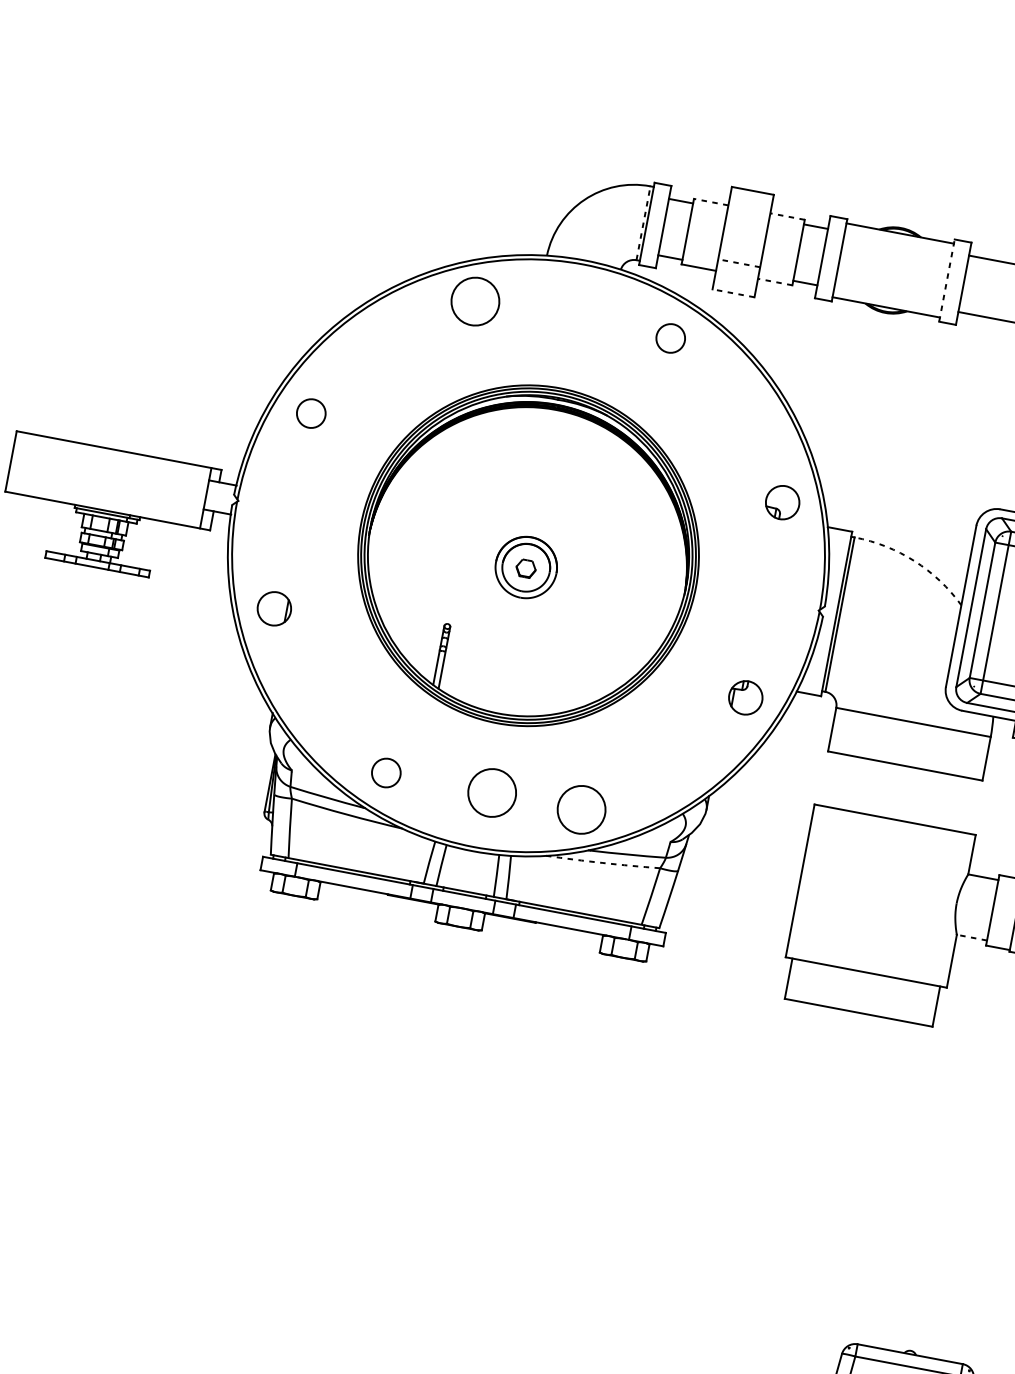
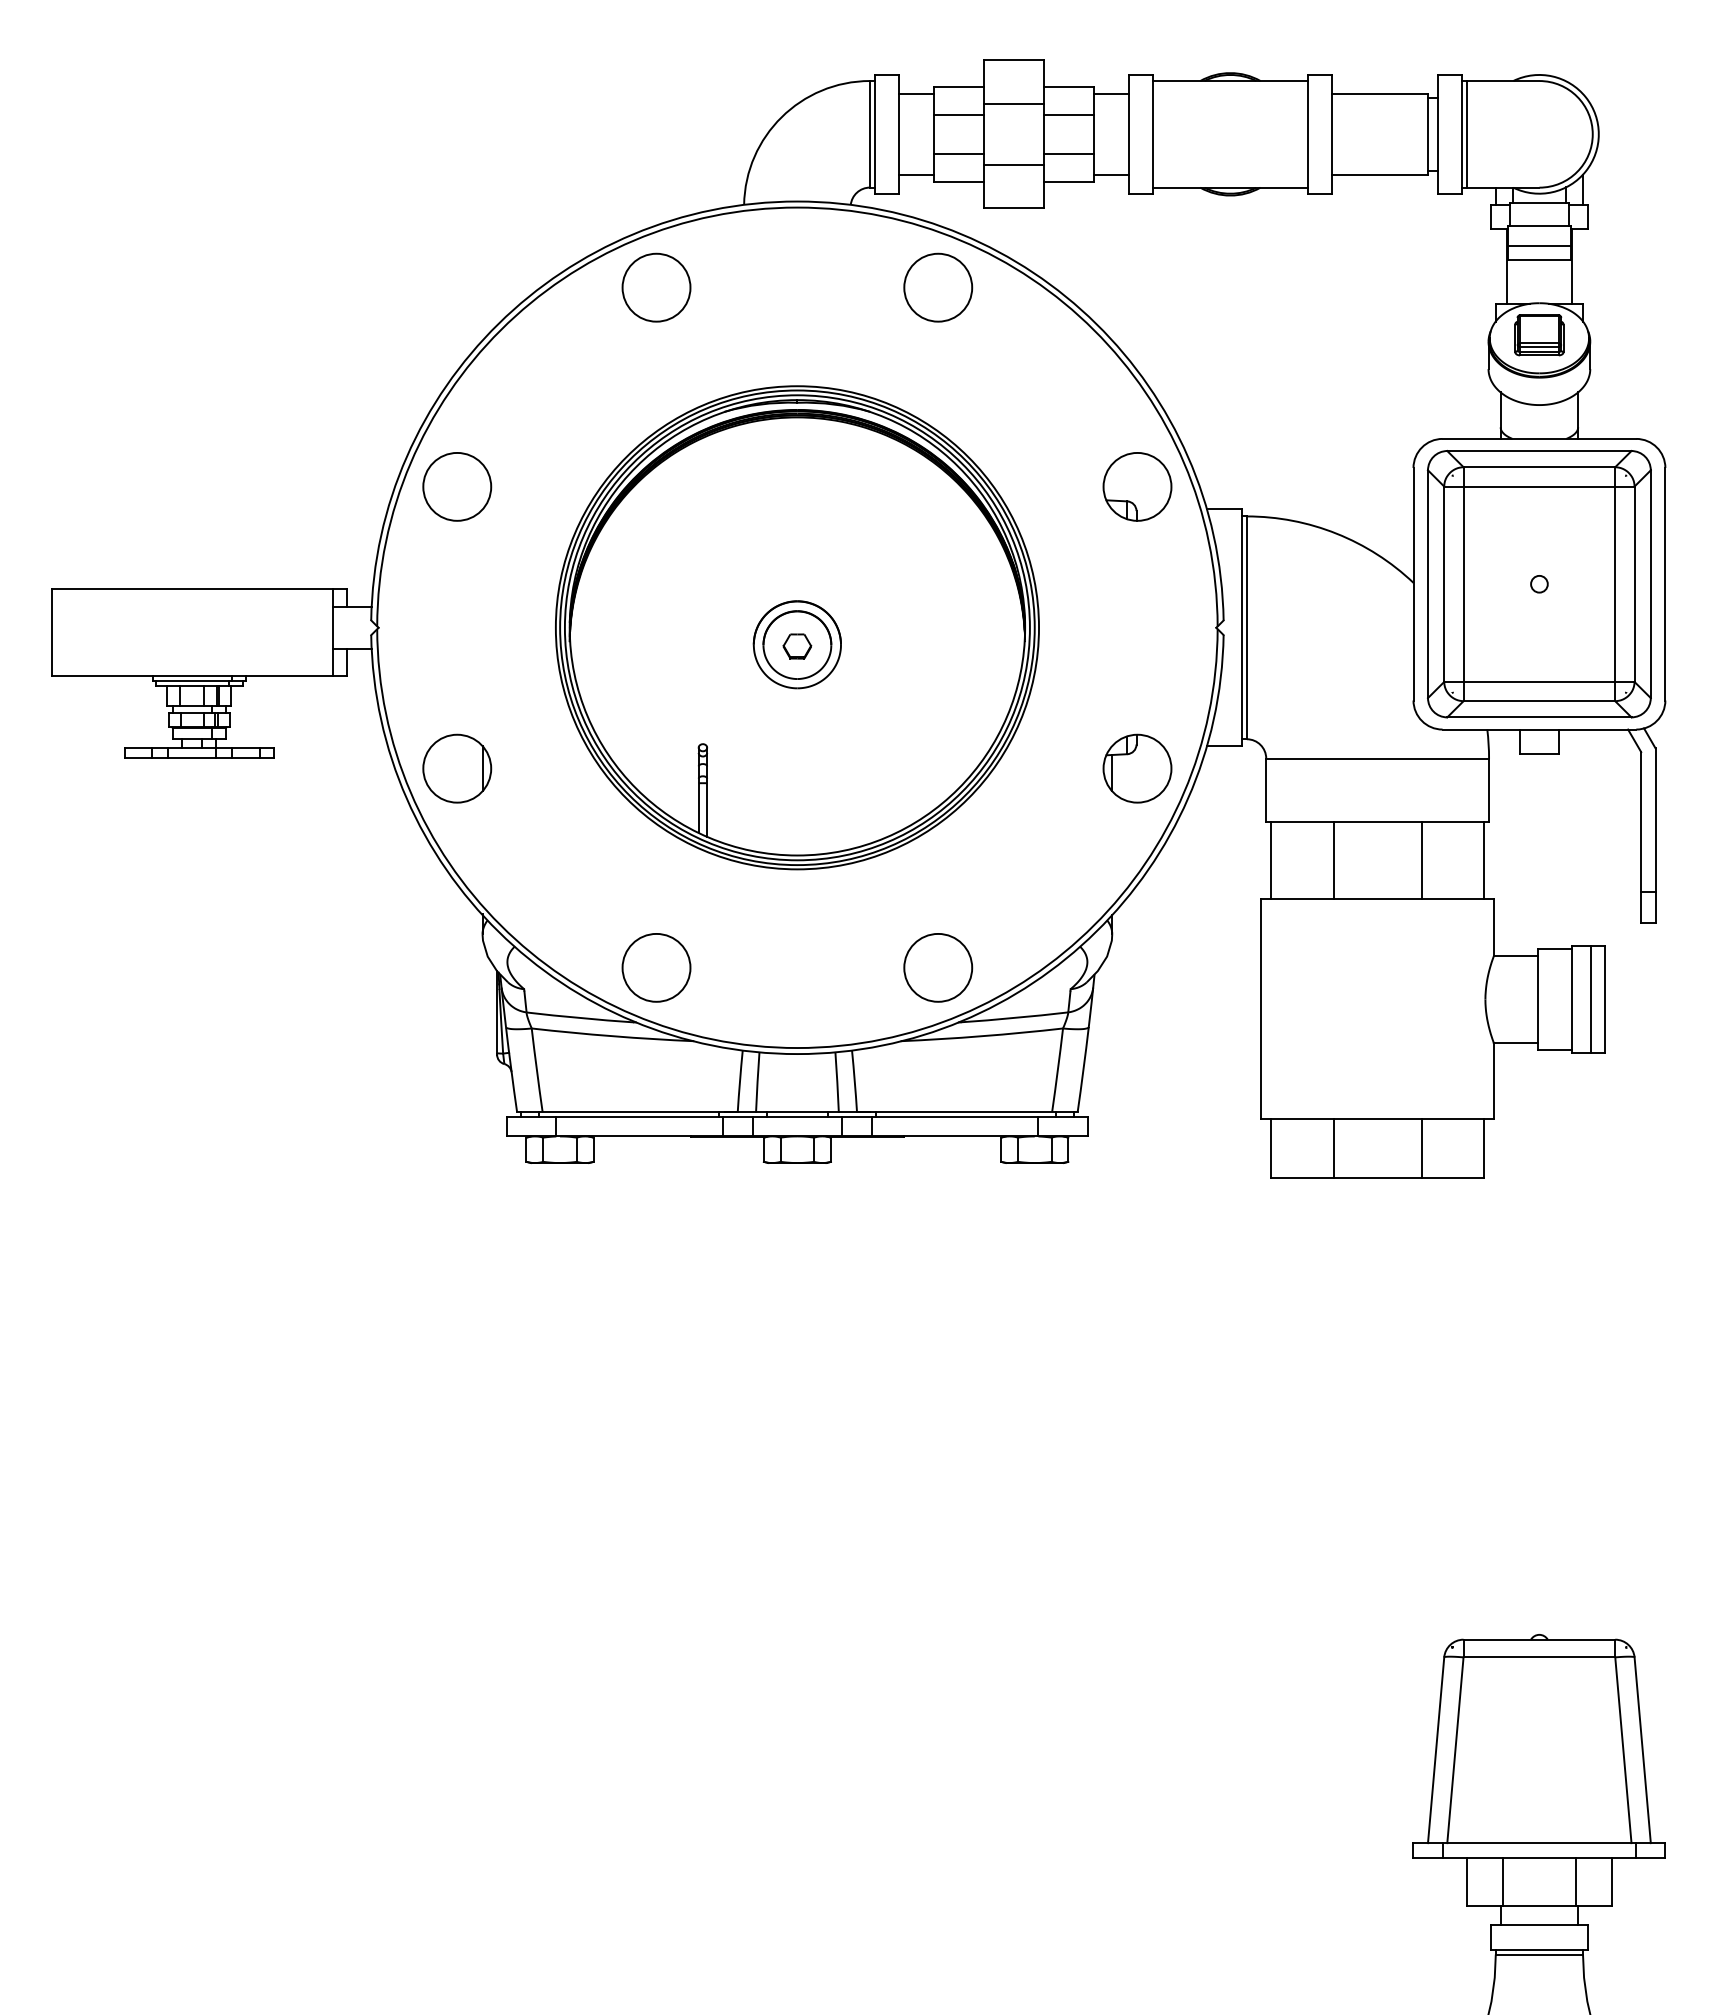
line: (710, 202) -> (958, 87), dashed -> solid
line: (787, 216) -> (1069, 87), dashed -> solid
line: (746, 220) -> (1013, 103), added
line: (707, 221) -> (958, 114), added
line: (643, 222) -> (870, 133), dashed -> solid
line: (783, 235) -> (1068, 114), added
line: (702, 248) -> (958, 153), added
line: (738, 262) -> (1013, 164), dashed -> solid
line: (778, 262) -> (1068, 153), added
line: (946, 279) -> (1307, 133), dashed -> solid
line: (775, 282) -> (1069, 181), dashed -> solid
line: (733, 293) -> (1013, 208), dashed -> solid
circle: (670, 338) -> (938, 287), size x1.67
circle: (311, 413) -> (457, 486), size x1.67
part: (782, 502) -> (1137, 486), size x1.43
arc: (914, 561) -> (1336, 533), dashed -> solid
part: (274, 608) -> (457, 768), size x1.43
part: (745, 697) -> (1137, 768), size x1.43
circle: (386, 772) -> (656, 967), size x1.67
line: (826, 779) -> (1271, 860), added
line: (869, 787) -> (1333, 860), added
circle: (492, 792) -> (809, 967), removed
line: (930, 798) -> (1421, 860), added
line: (974, 807) -> (1484, 860), added
arc: (602, 863) -> (981, 1036), dashed -> solid
line: (971, 937) -> (1515, 1043), dashed -> solid
line: (831, 986) -> (1333, 1148), added
line: (892, 998) -> (1421, 1148), added

